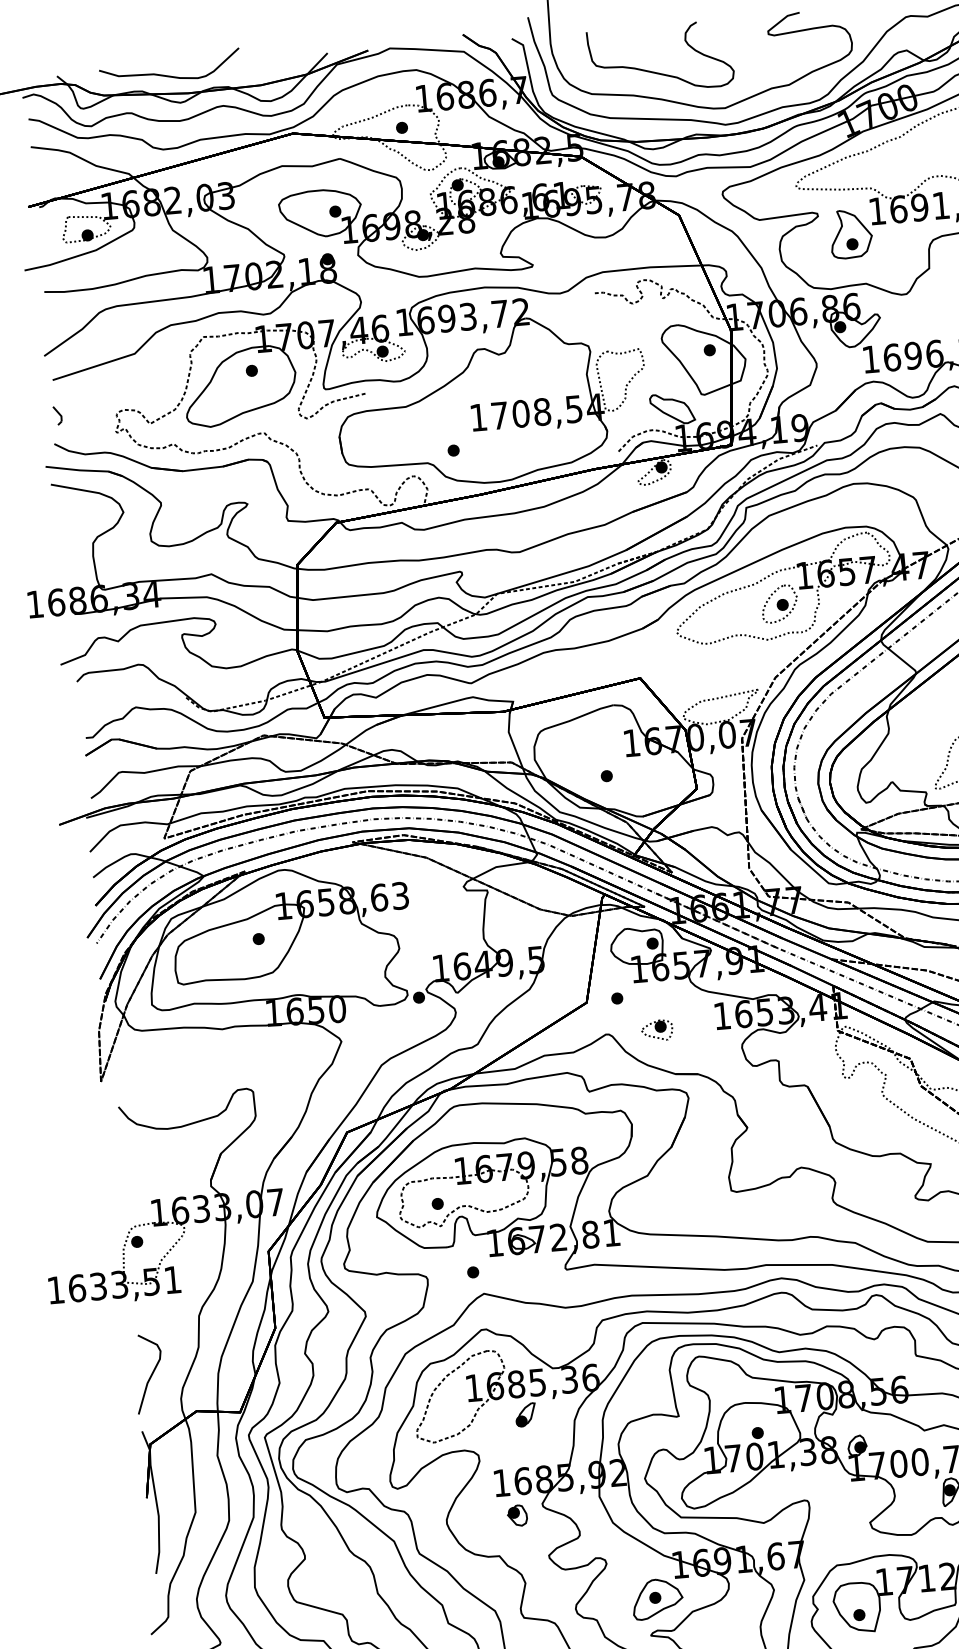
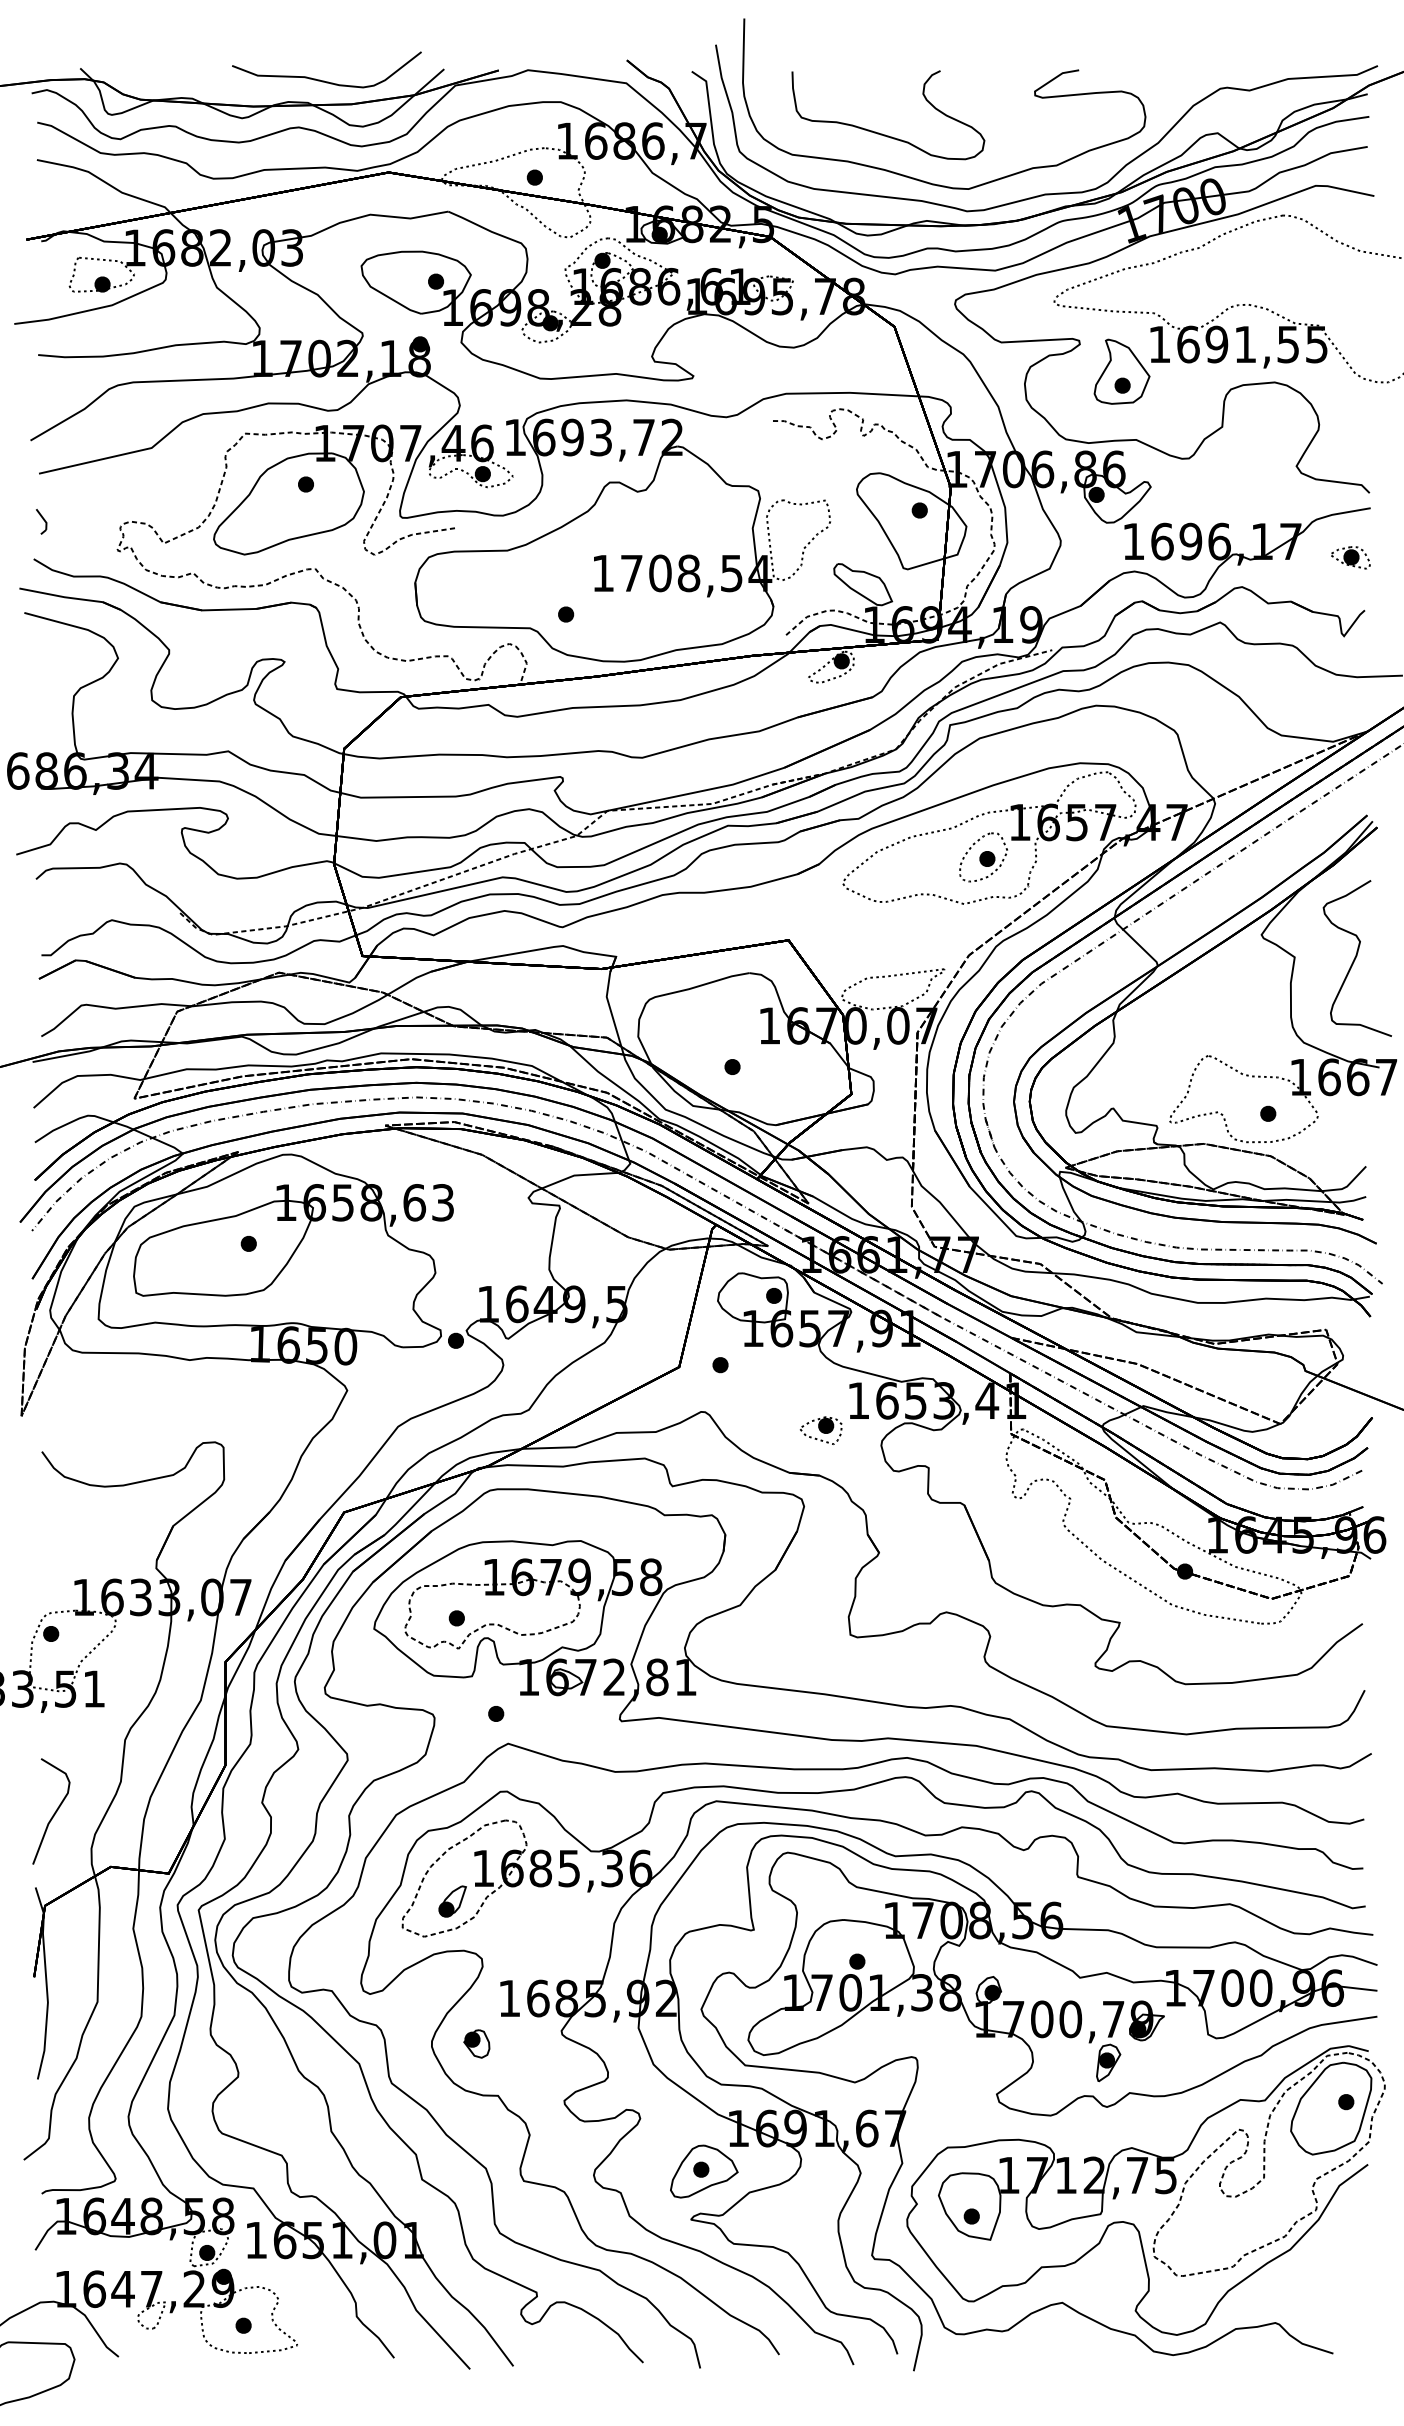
curve: (168, 75) -> (324, 80), moved
part: (656, 1030) -> (820, 1430), moved
part: (525, 1415) -> (452, 1901), moved
part: (517, 1515) -> (476, 2043), moved

